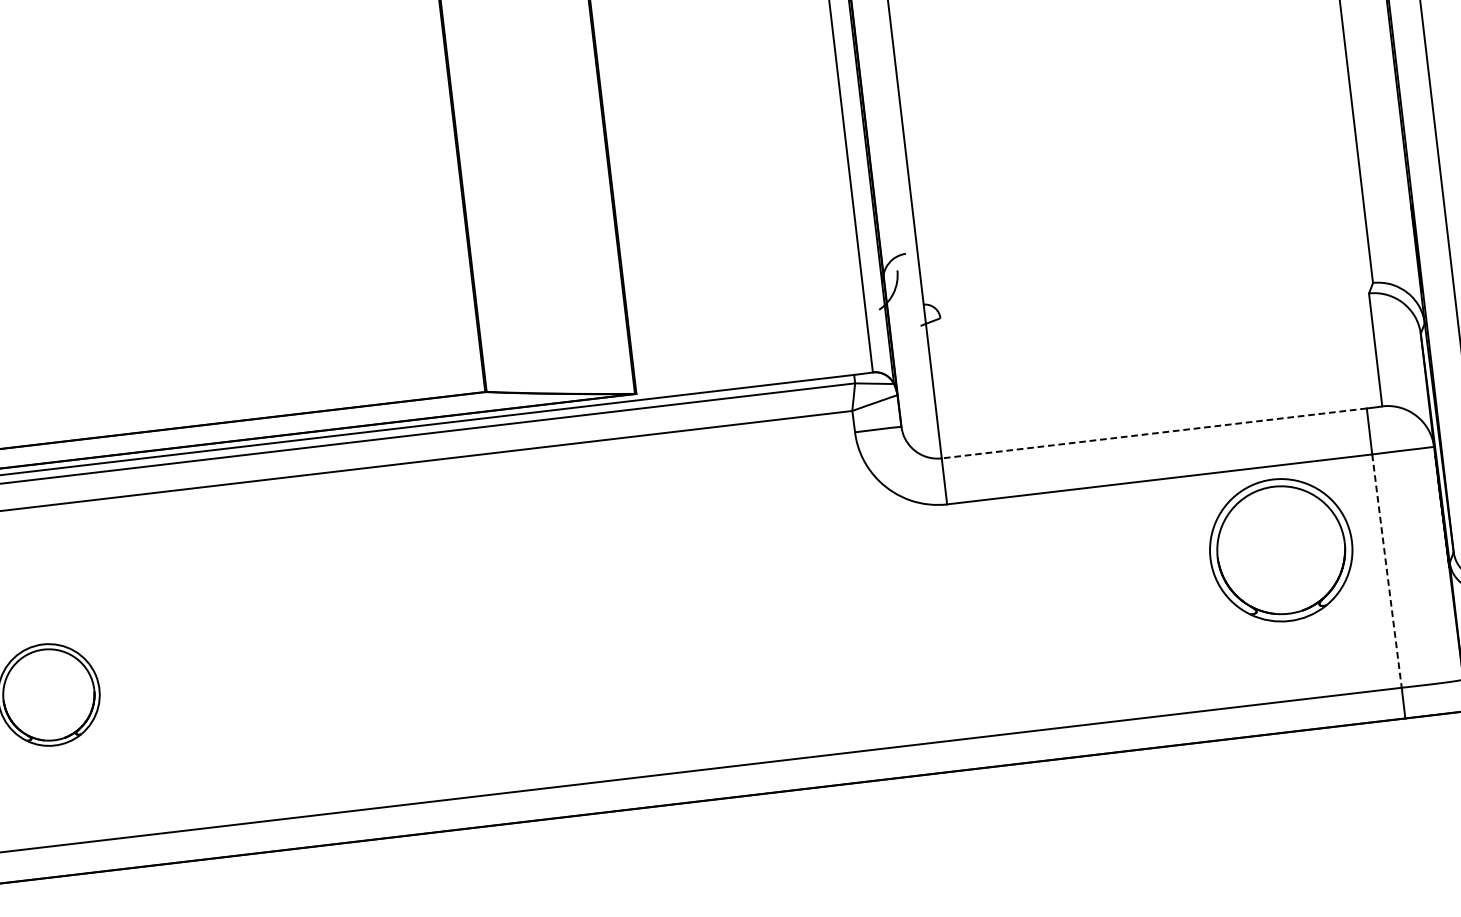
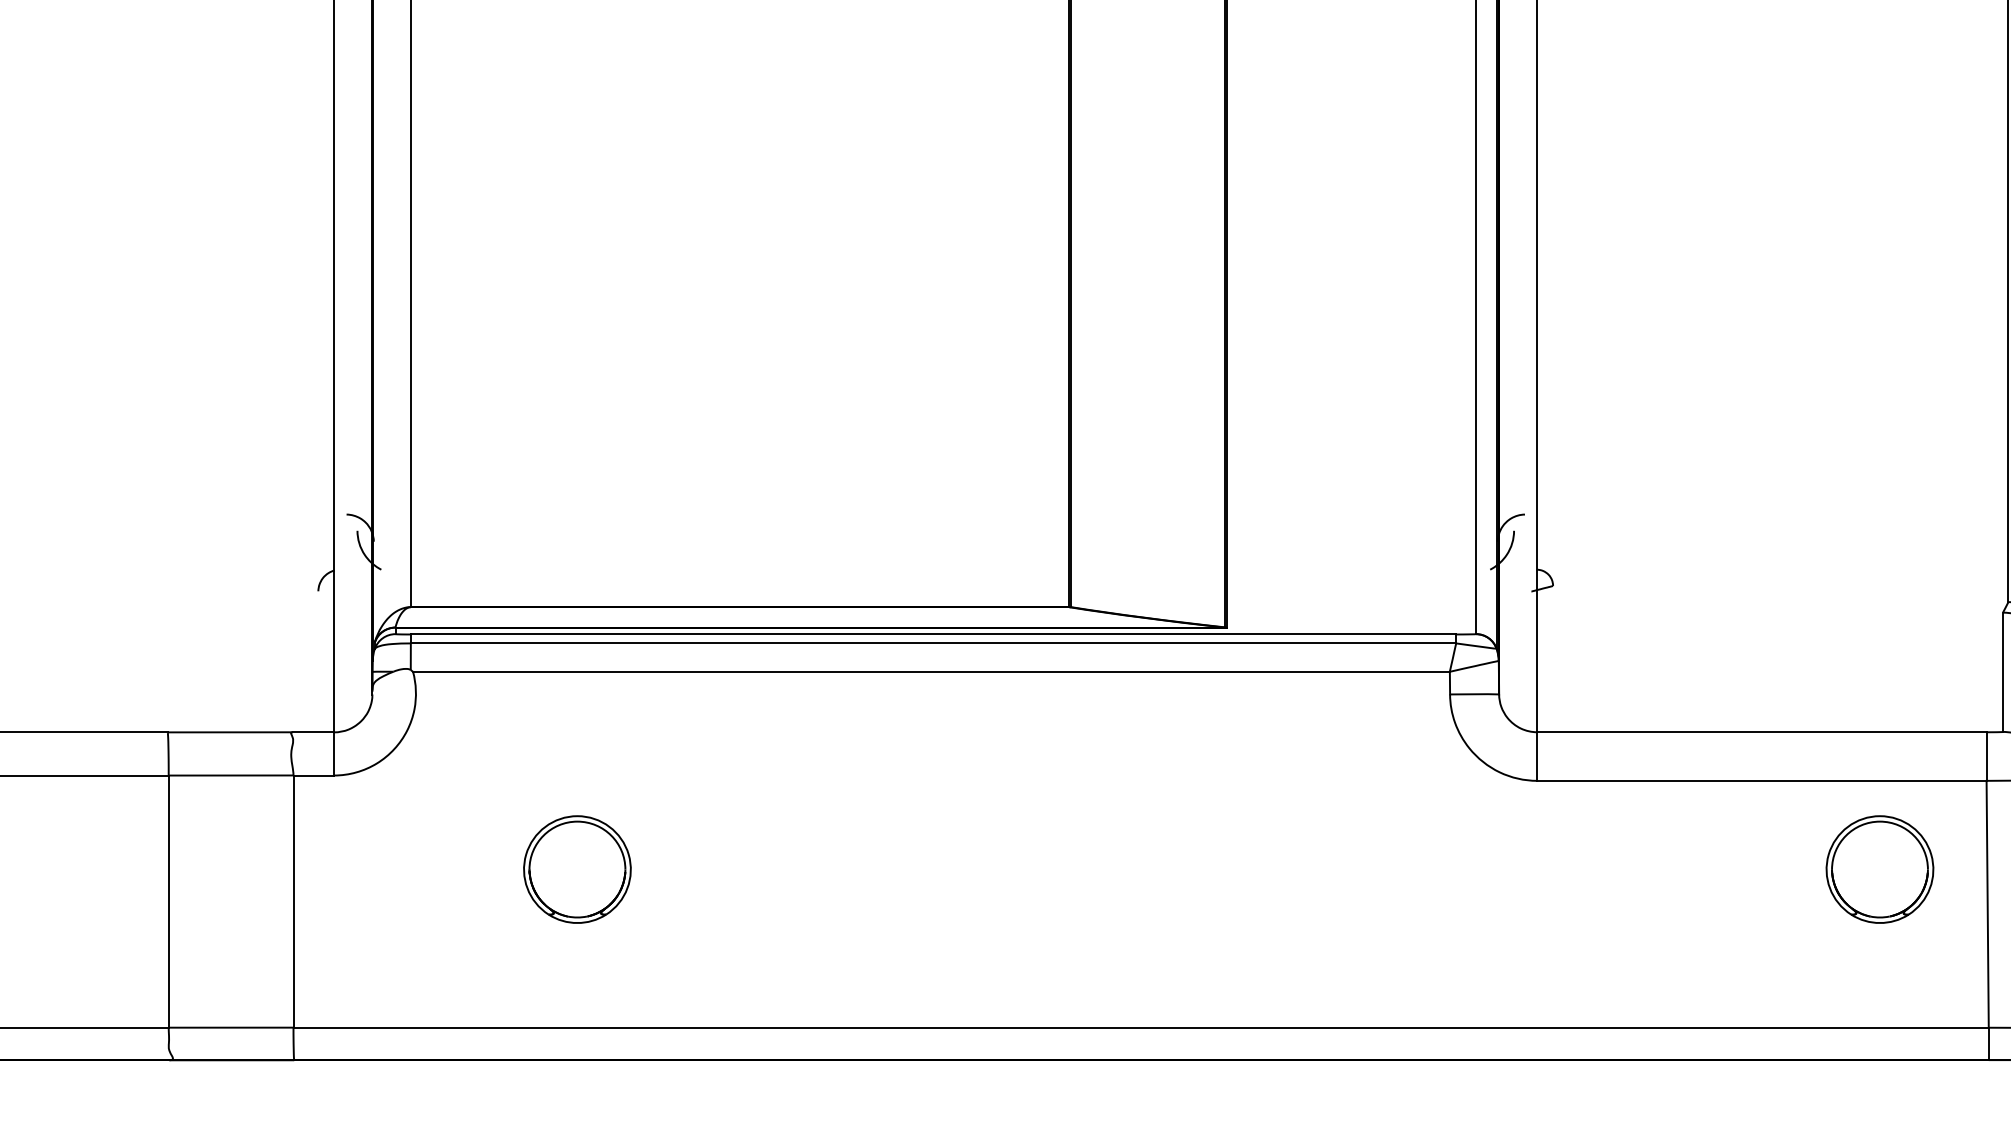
line: (1153, 433) -> (1761, 732), dashed -> solid
part: (1280, 550) -> (1879, 869), size x0.71
line: (1386, 571) -> (1987, 904), dashed -> solid

